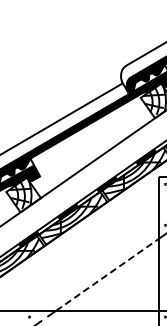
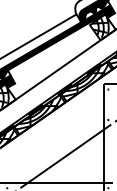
line: (107, 274) -> (65, 156), dashed -> solid

